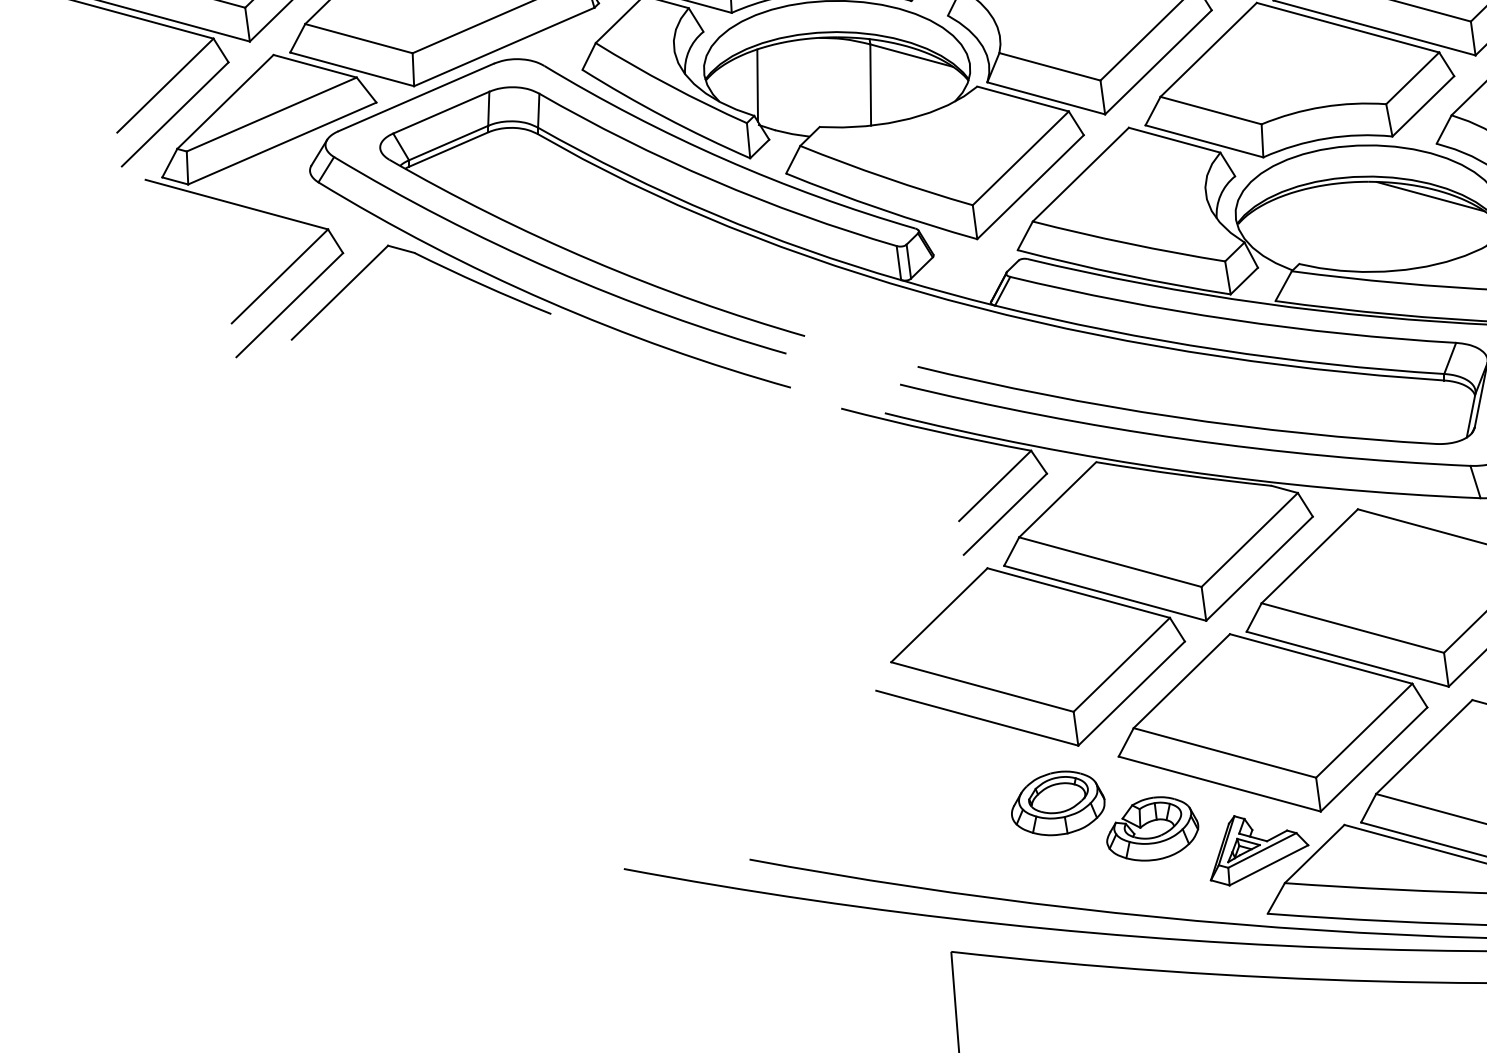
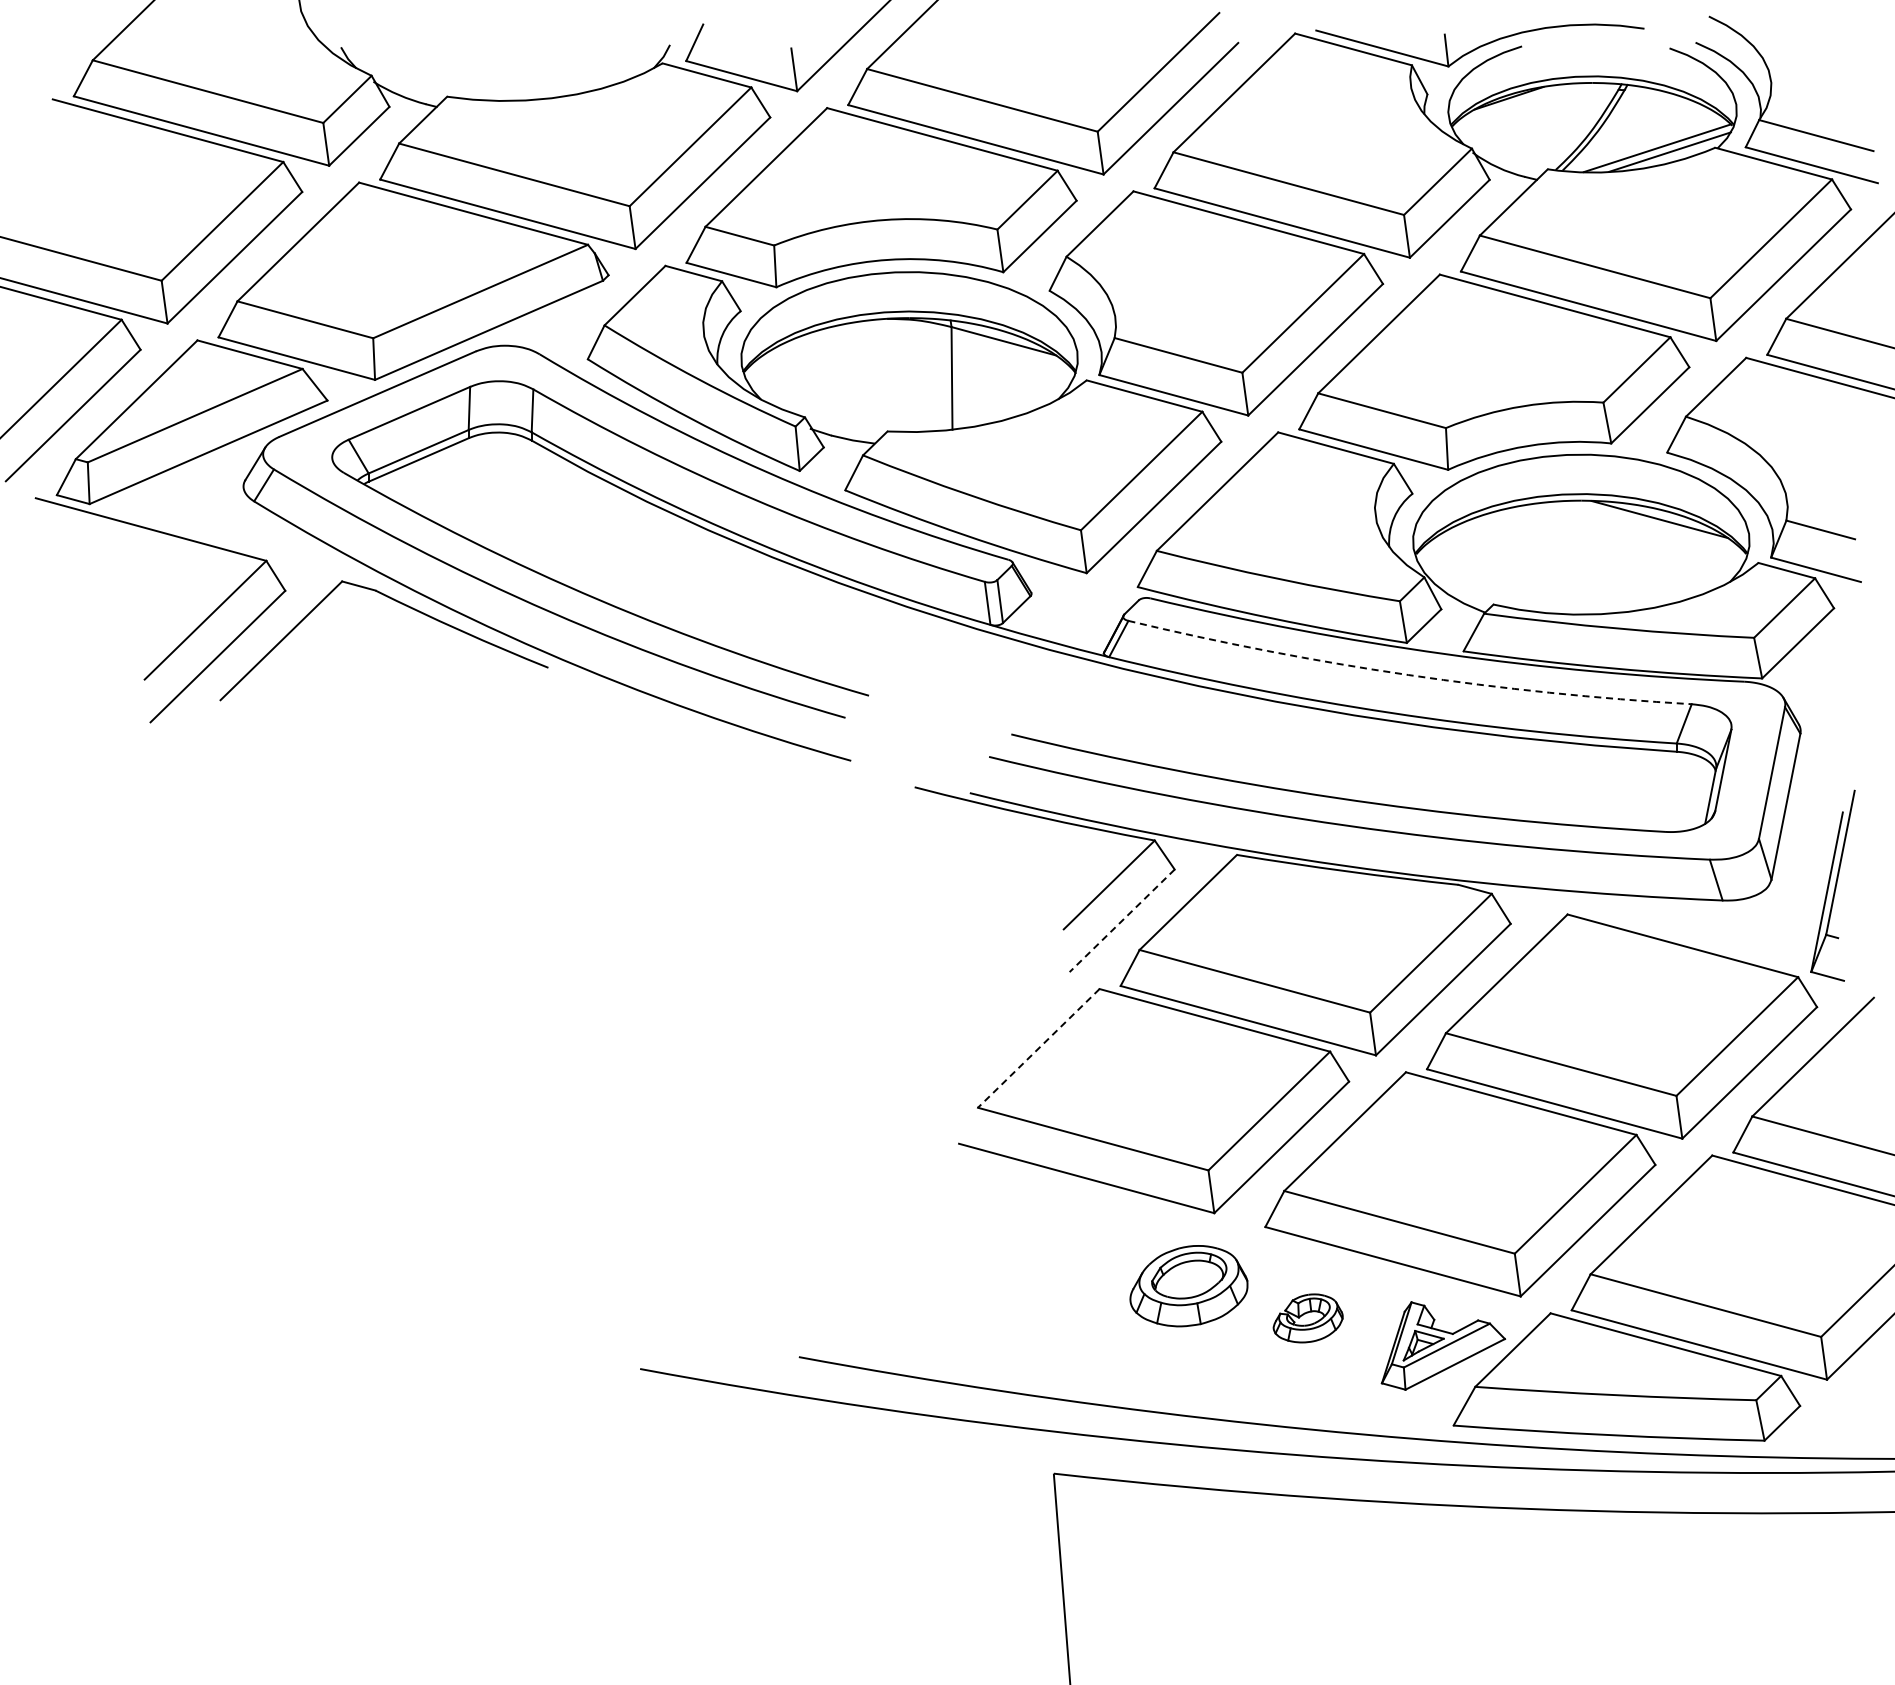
line: (757, 85) -> (808, 378), removed
arc: (1231, 320) -> (1408, 675), solid -> dashed
line: (1004, 514) -> (1121, 921), solid -> dashed
line: (939, 615) -> (1038, 1048), solid -> dashed
part: (1152, 829) -> (1307, 1318), size x0.6

